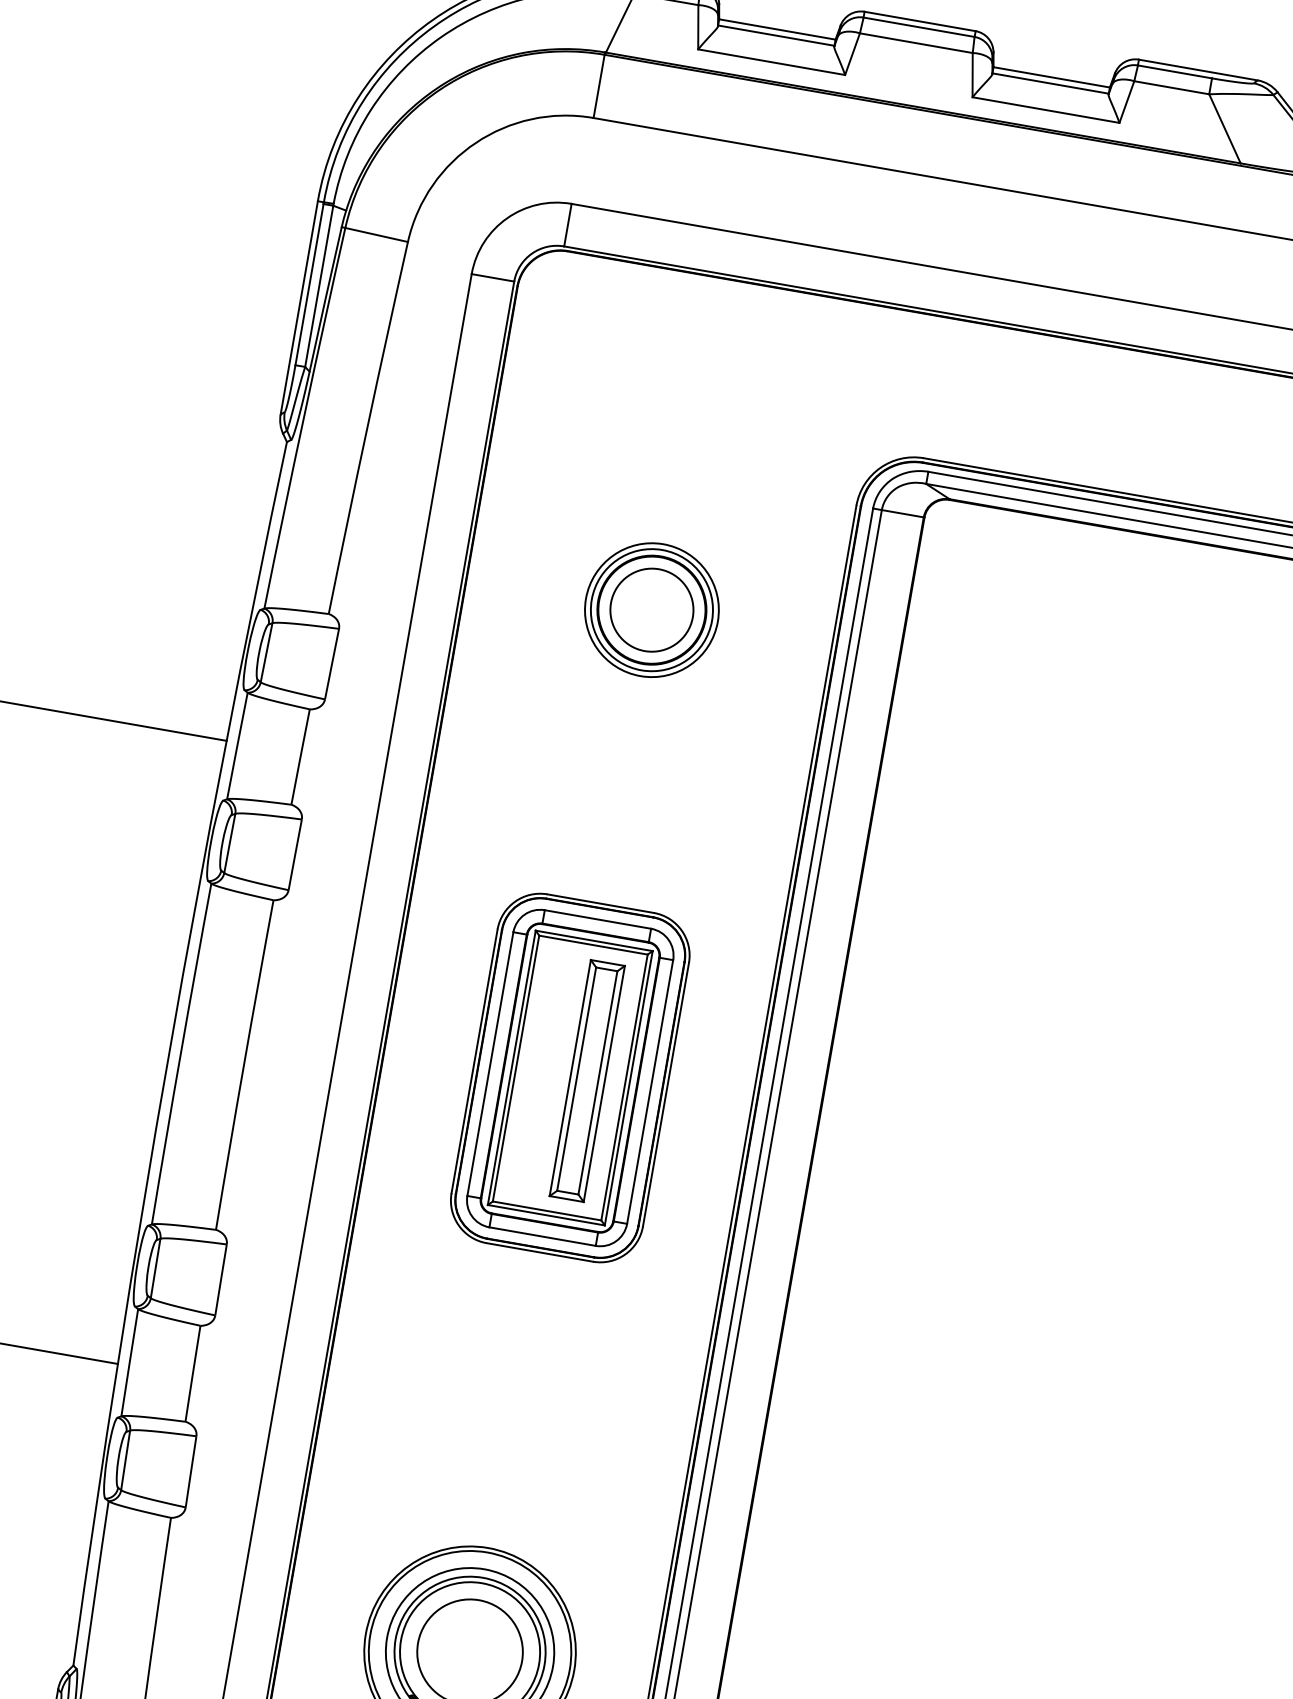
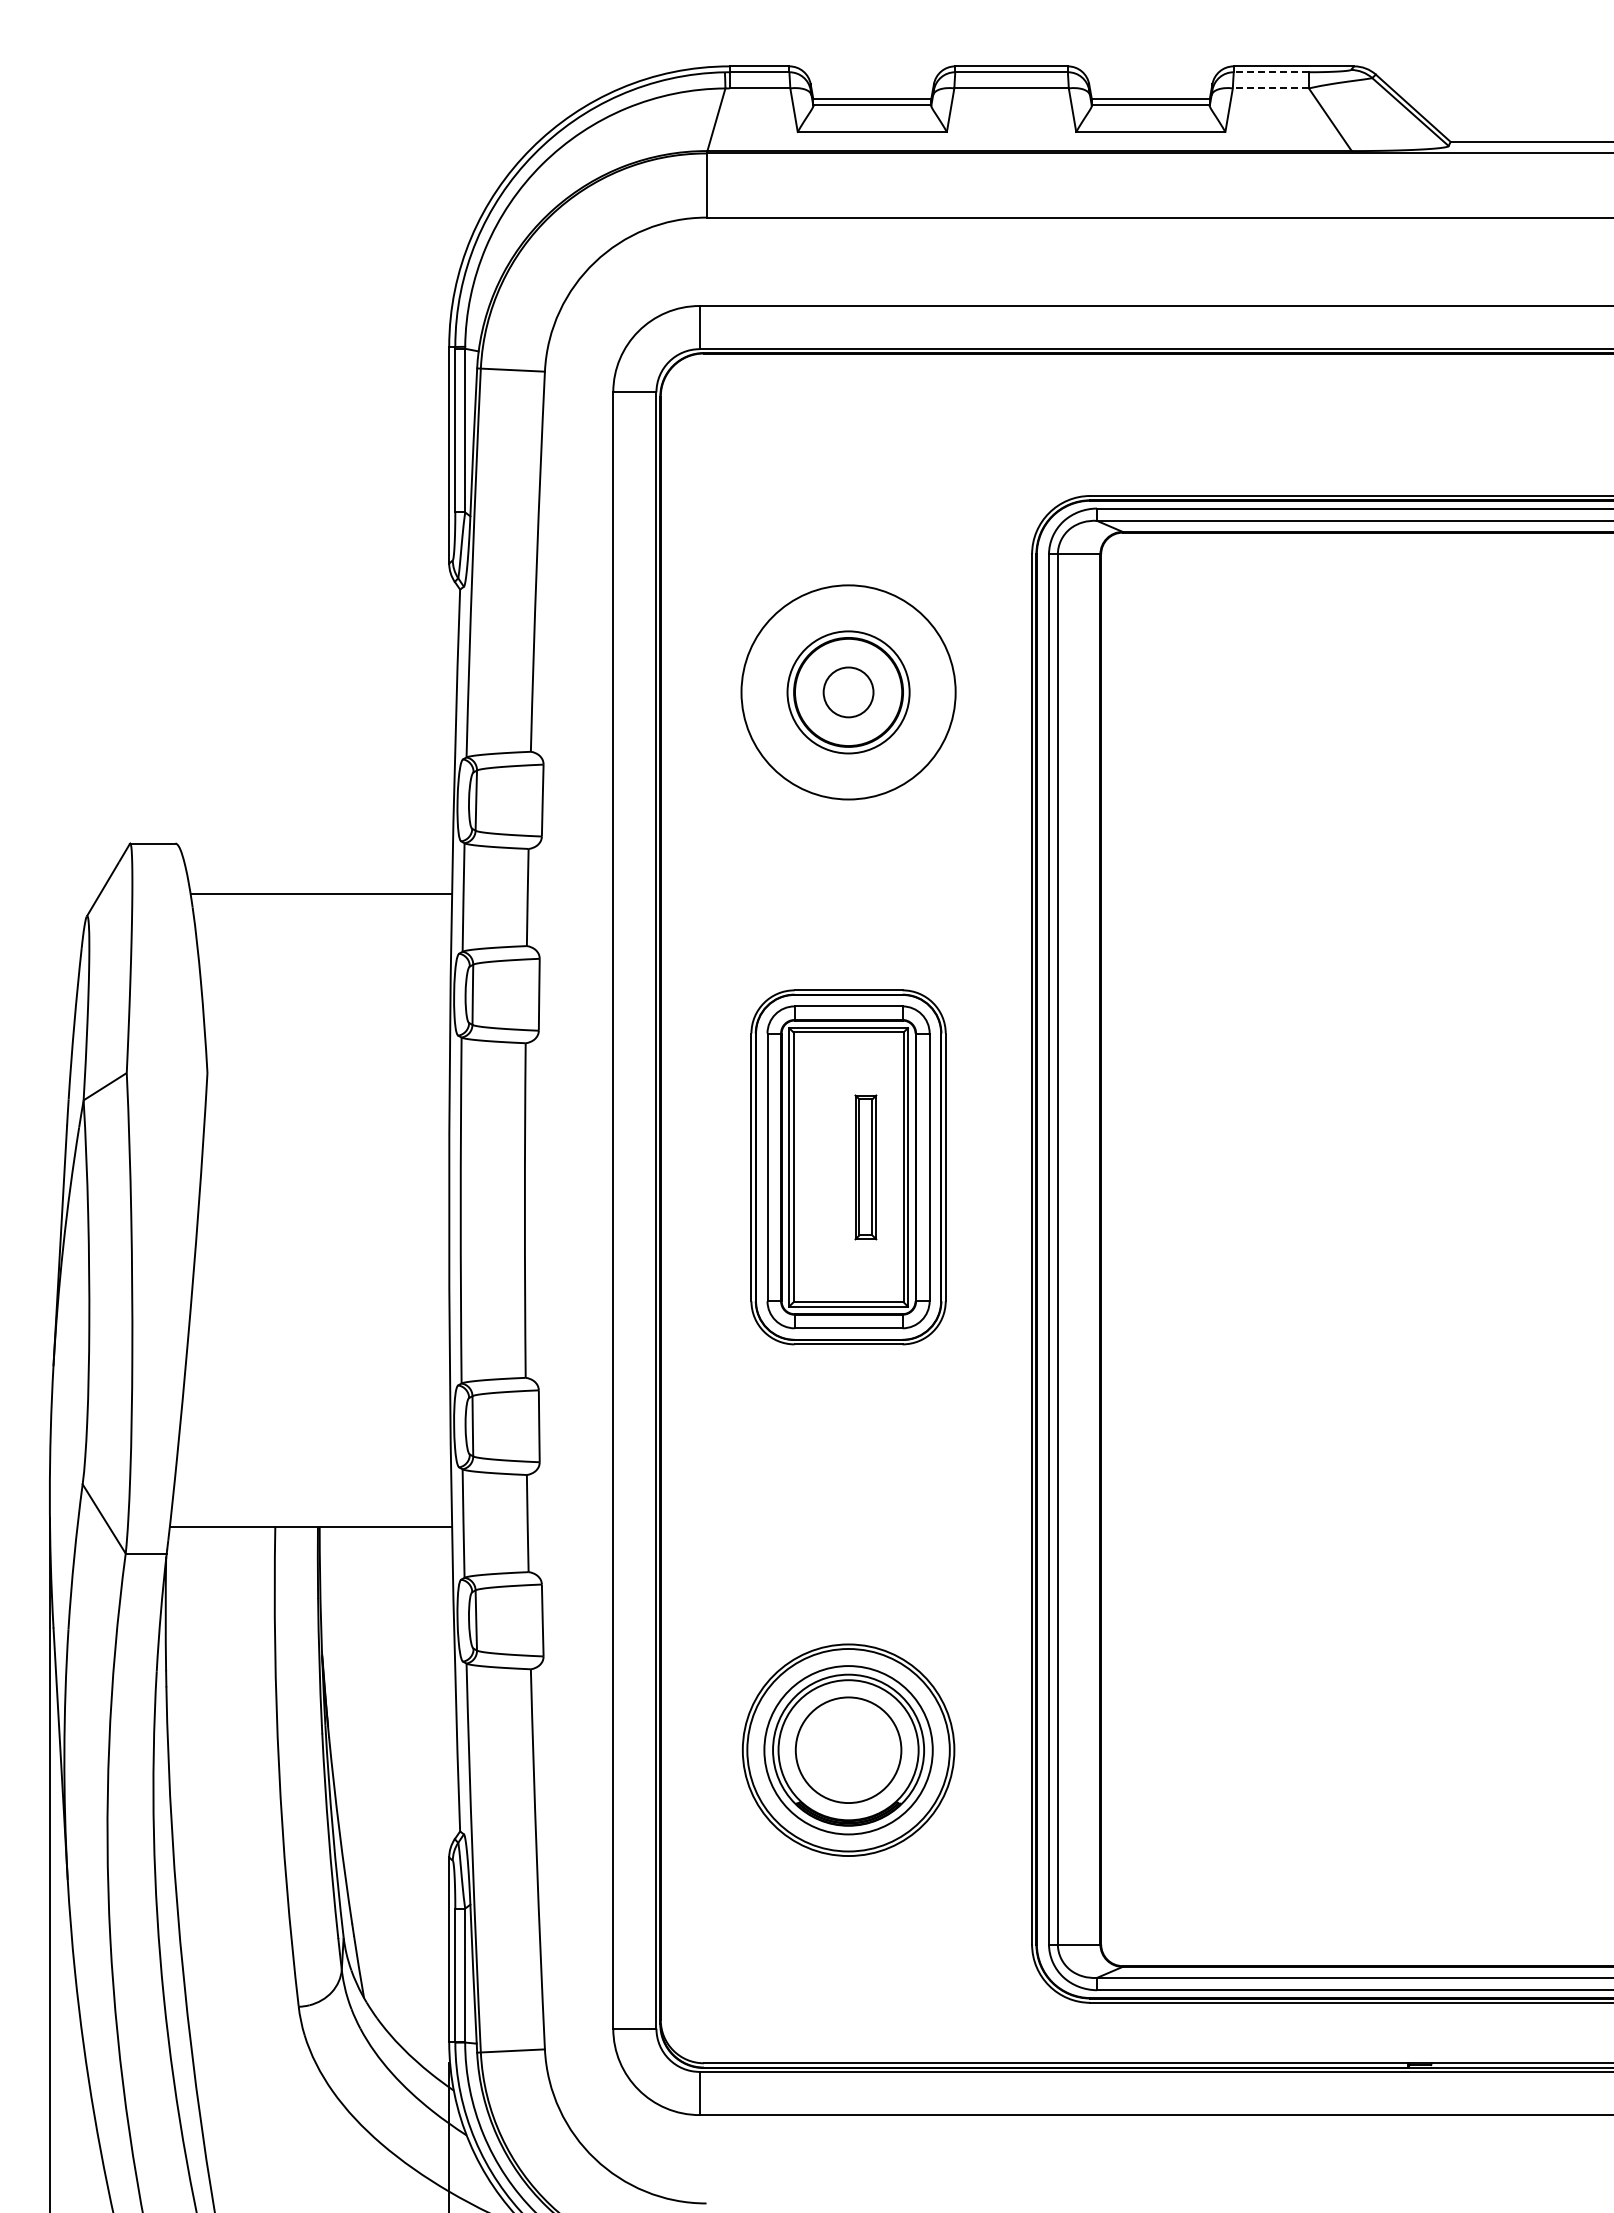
line: (1175, 72) -> (1271, 72), solid -> dashed
line: (1171, 87) -> (1270, 88), solid -> dashed
circle: (652, 609) -> (848, 691), size x0.6
circle: (651, 610) -> (848, 692), size x1.6
part: (586, 1081) -> (865, 1167), size x0.6

